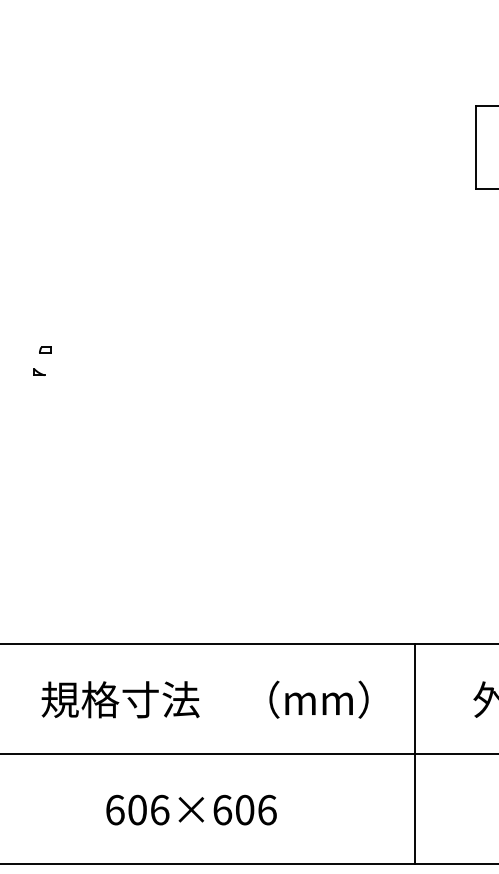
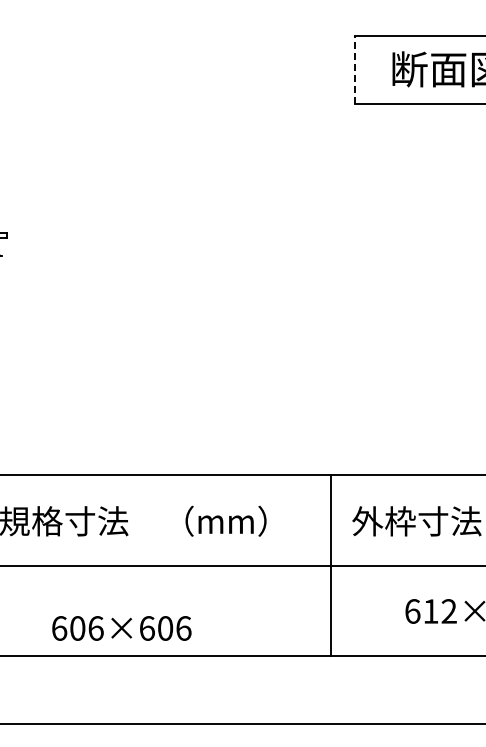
line: (476, 148) -> (354, 70), solid -> dashed
line: (415, 753) -> (331, 565), moved
text: (191, 810) -> (121, 628), moved

